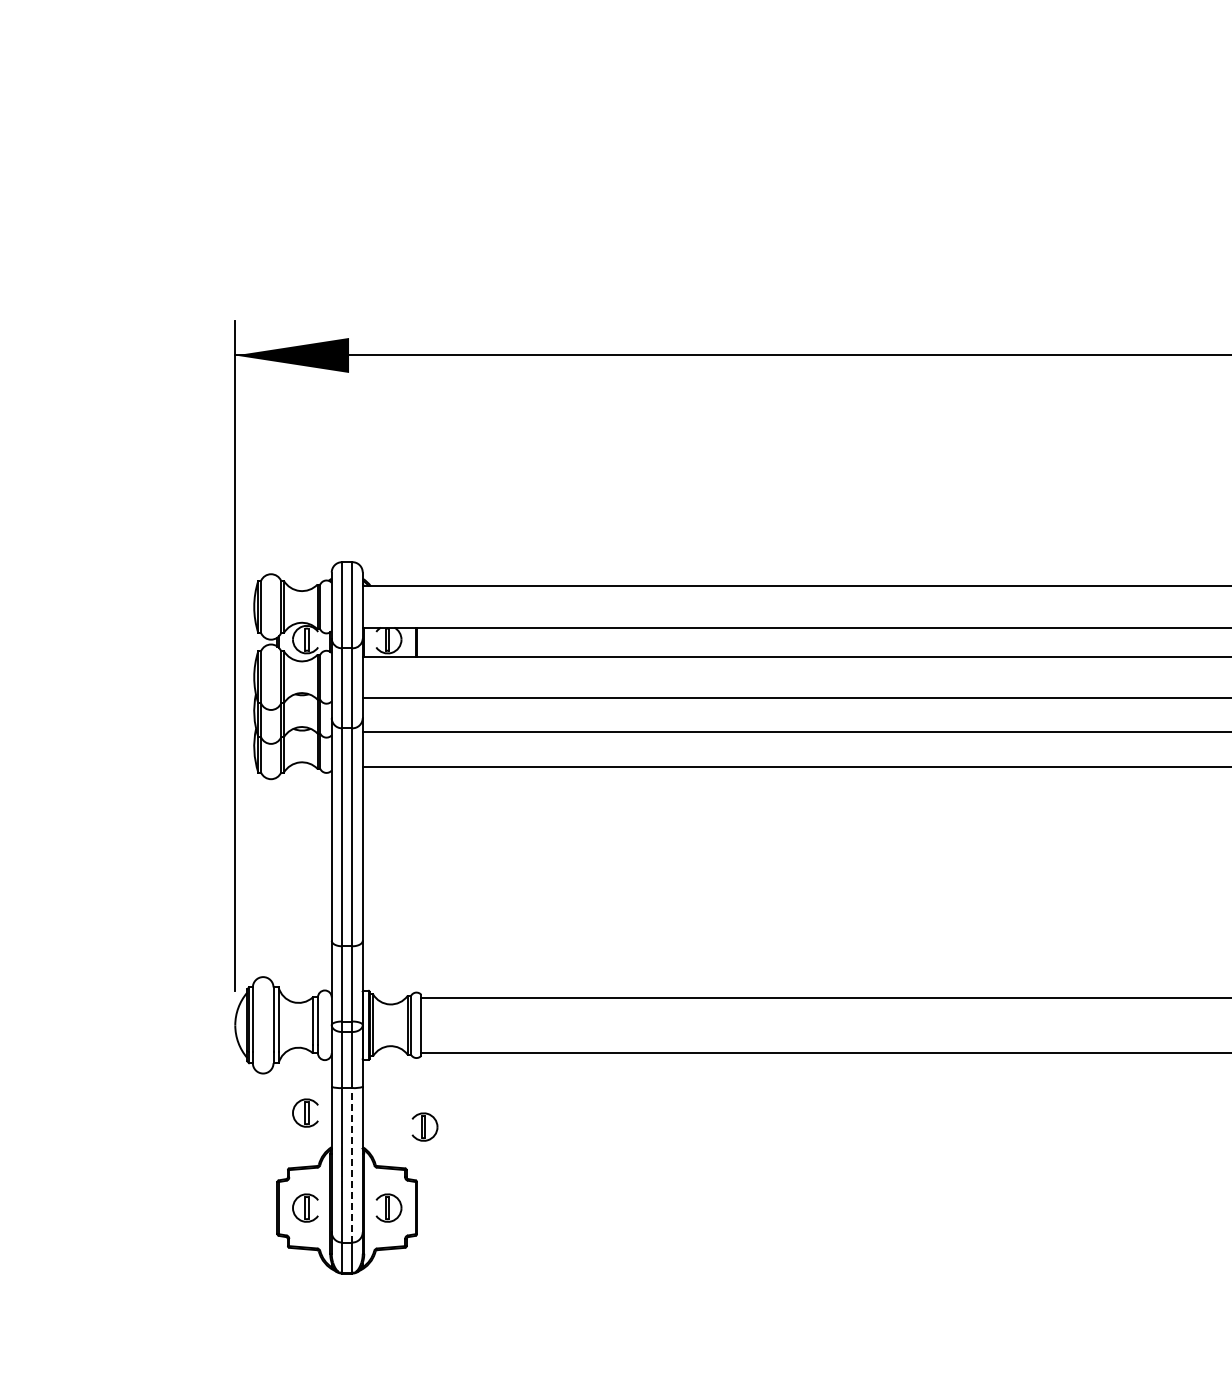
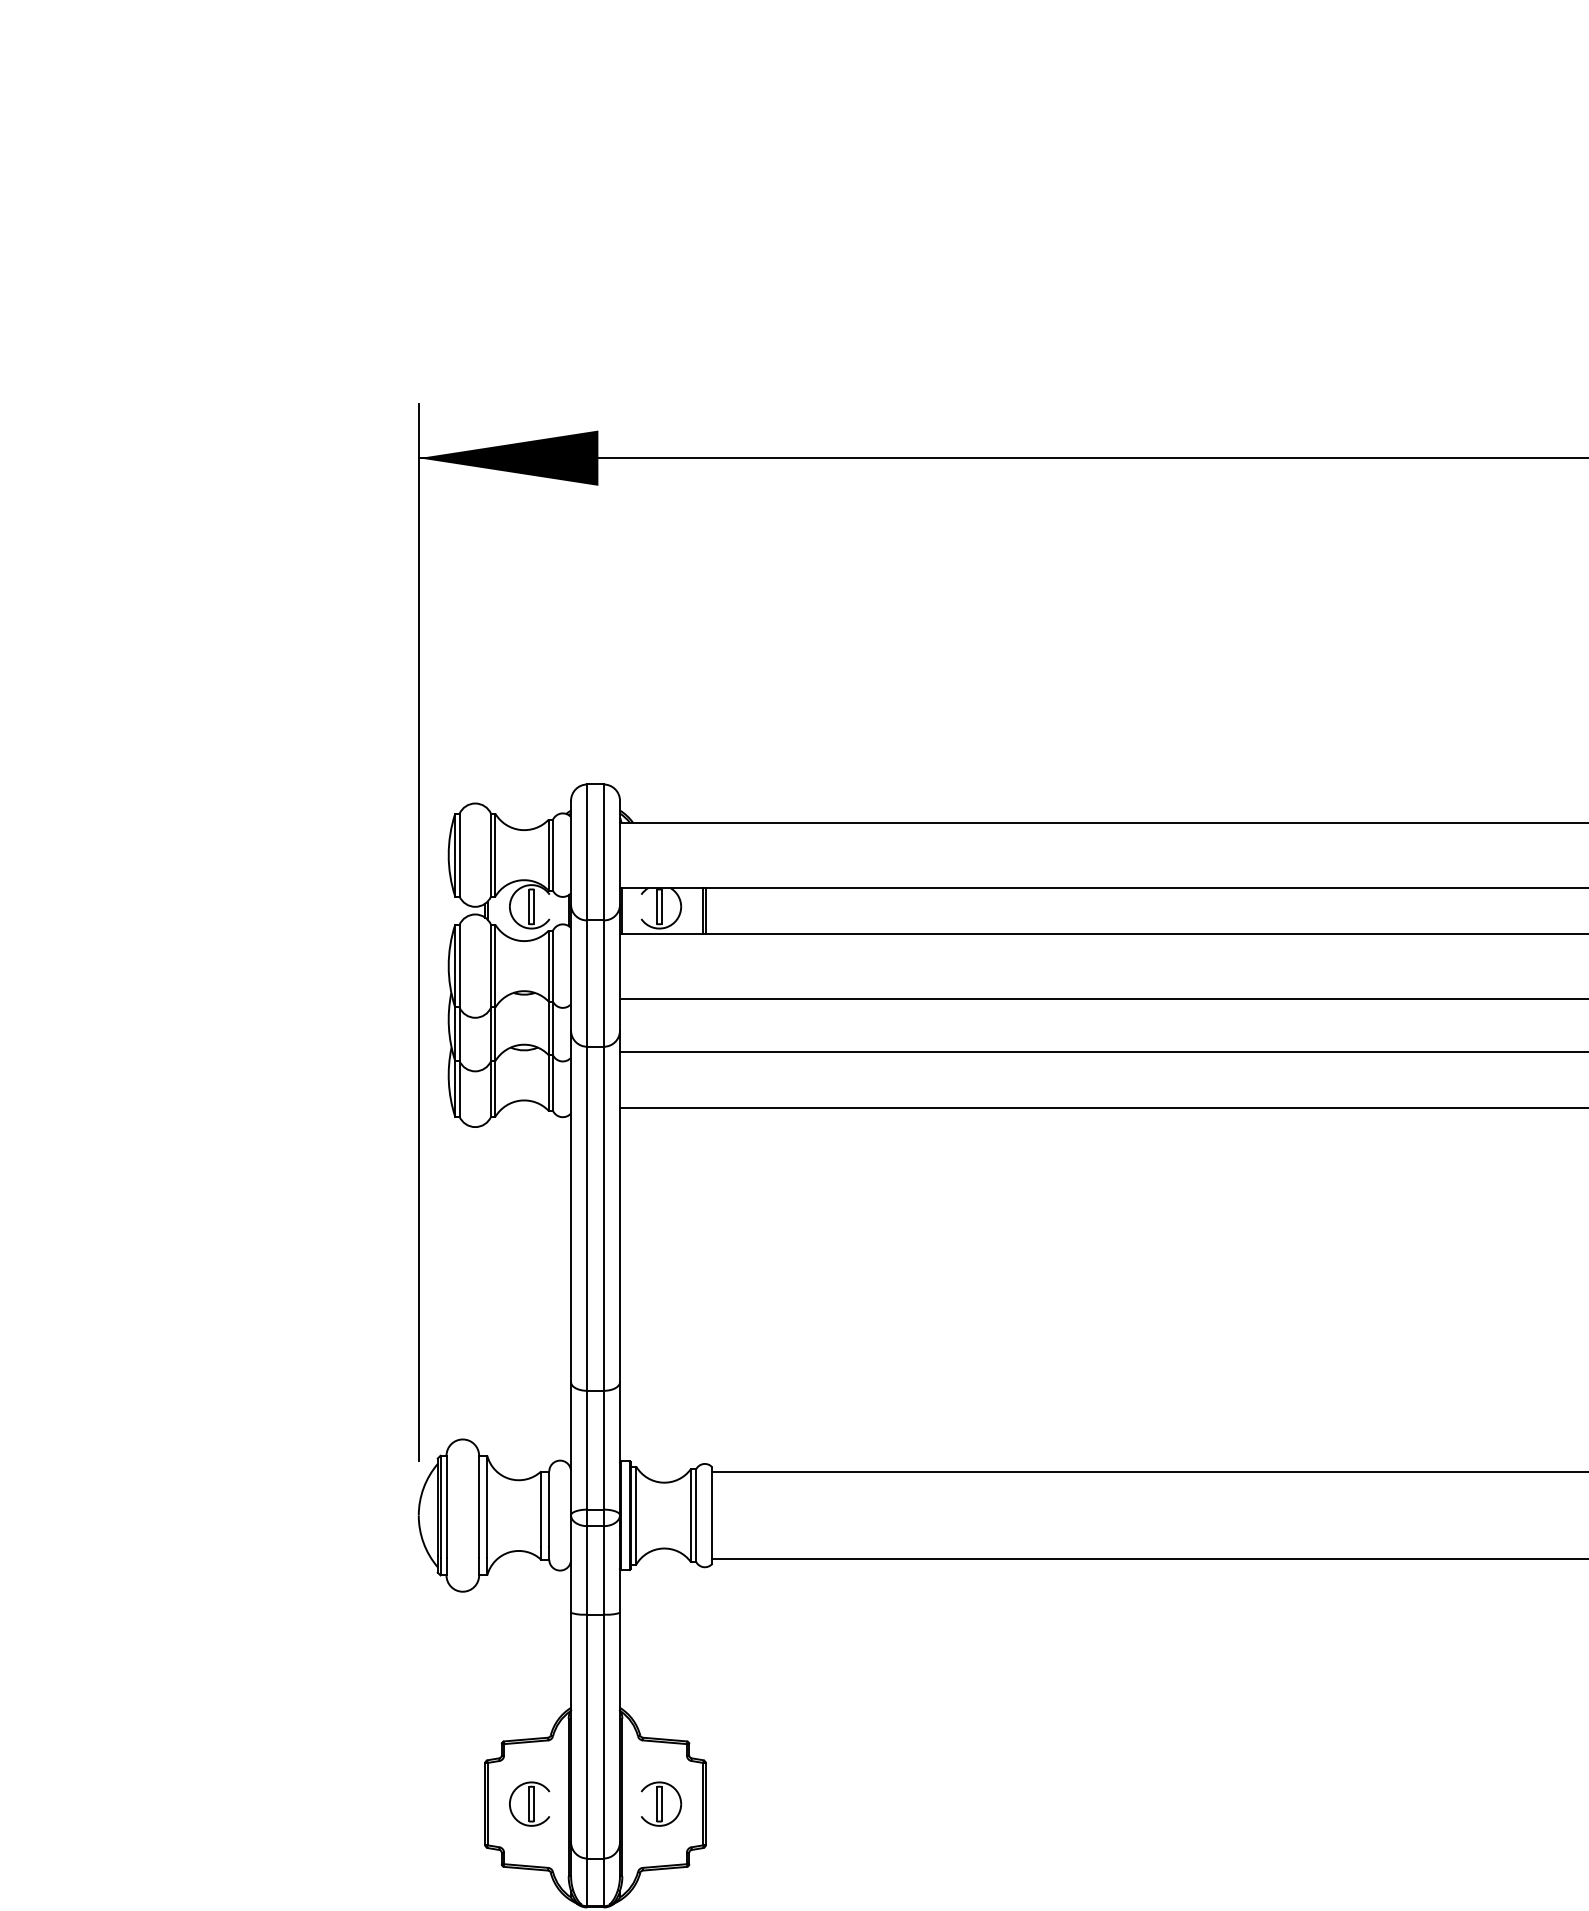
part: (305, 1112) -> (529, 1653), removed
part: (424, 1126) -> (717, 1675), removed
line: (352, 1164) -> (603, 1735), dashed -> solid

